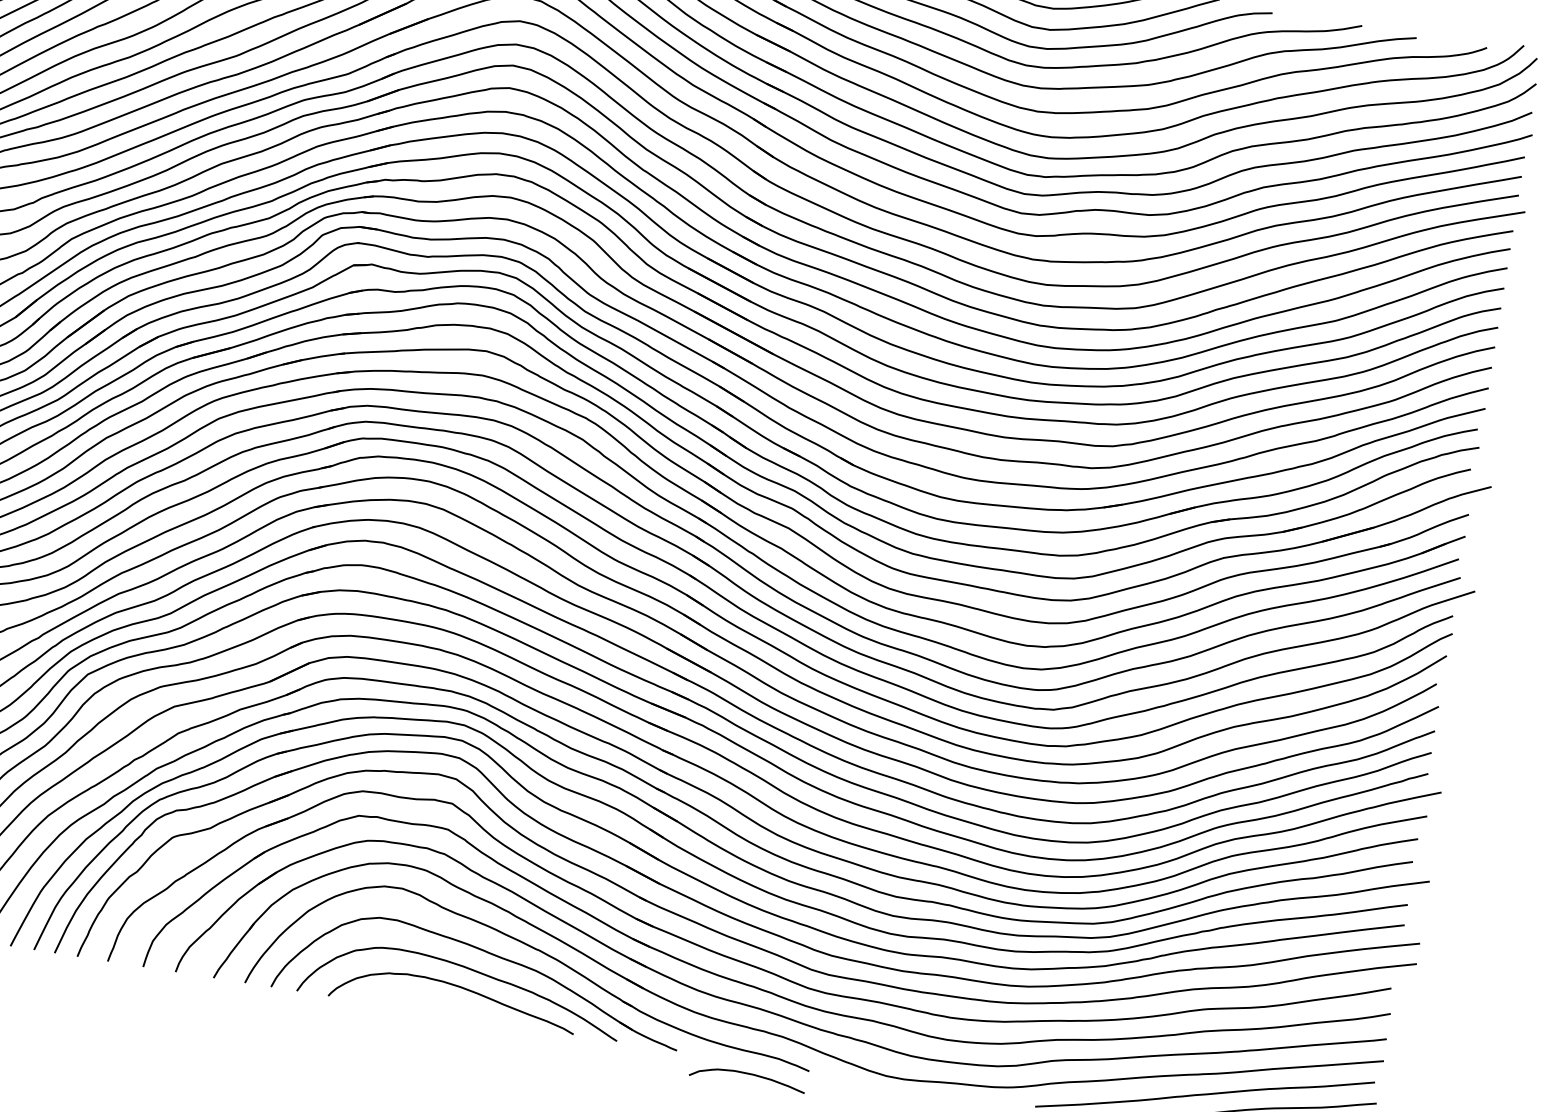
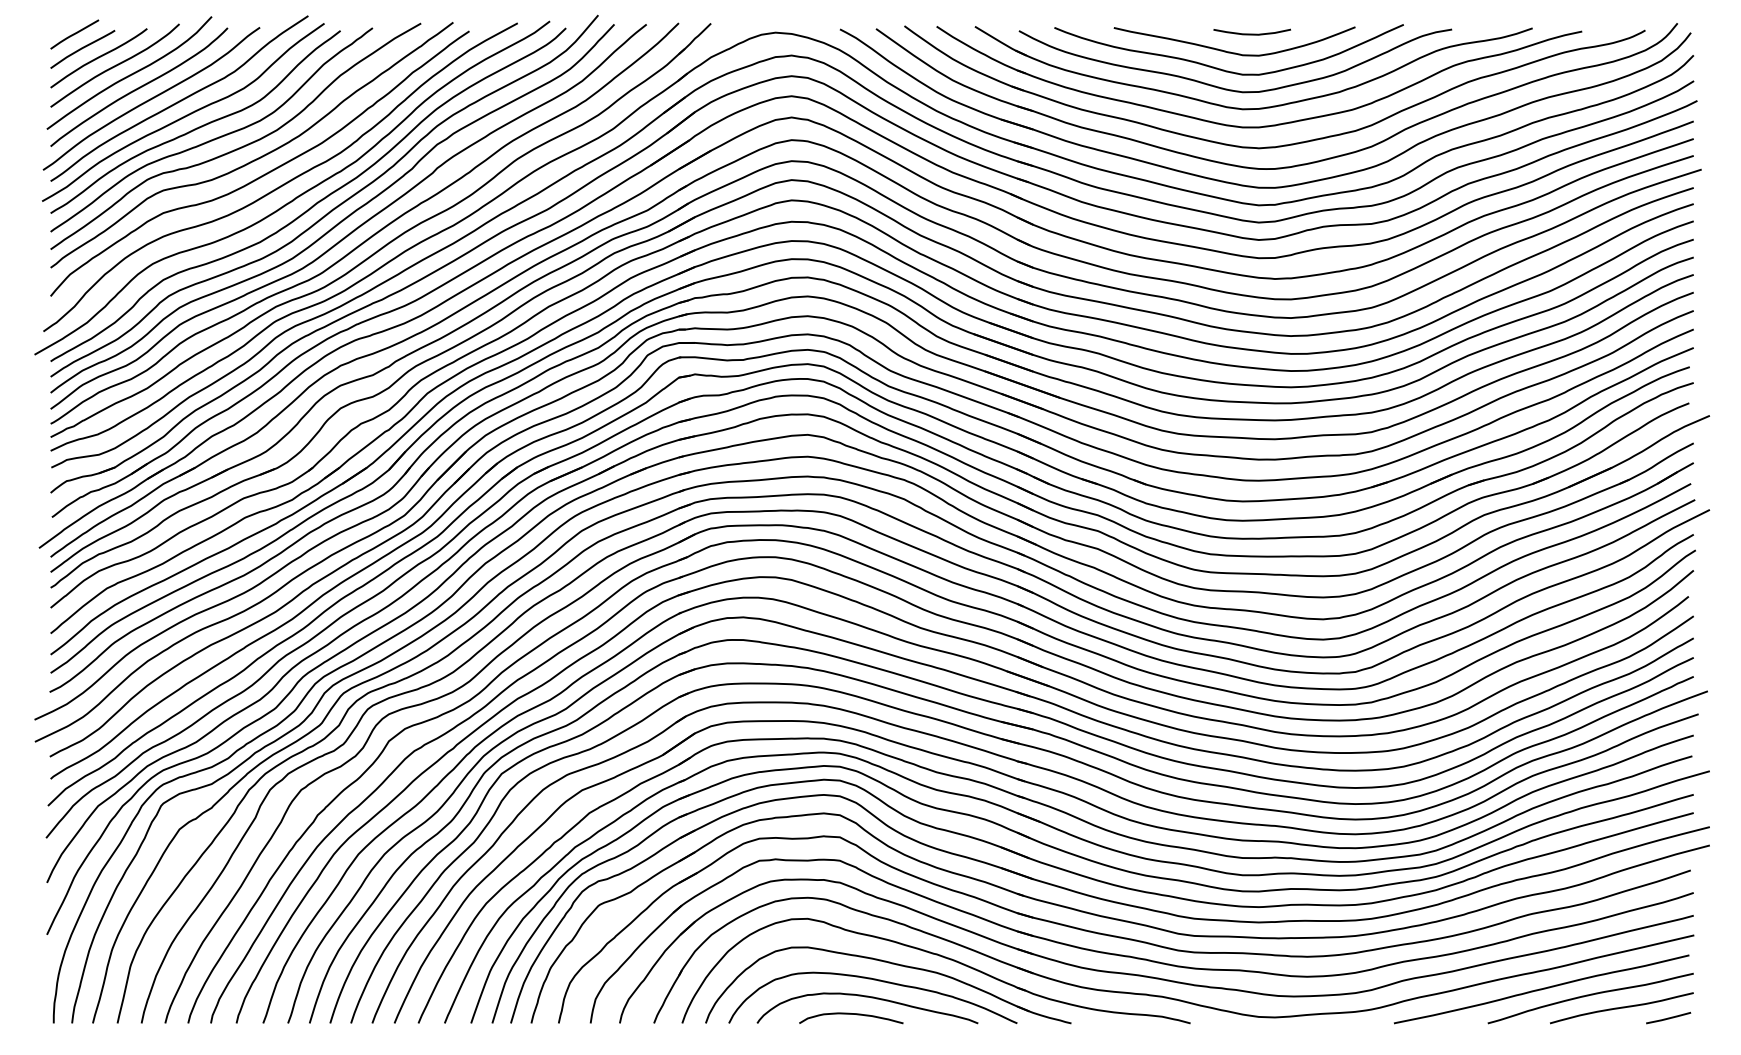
curve: (748, 1074) -> (851, 1014), moved

